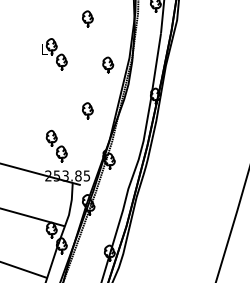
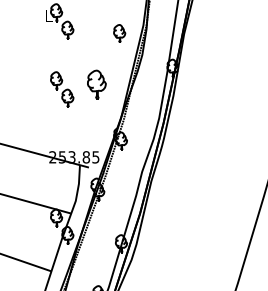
part: (87, 110) -> (96, 84), size x1.6
part: (56, 145) -> (61, 88), moved

